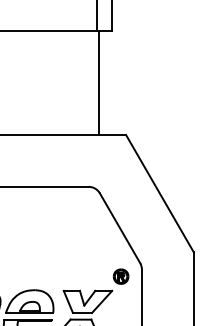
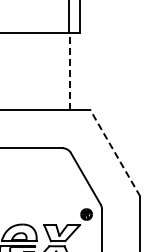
line: (97, 82) -> (69, 71), solid -> dashed
line: (160, 192) -> (115, 152), solid -> dashed

